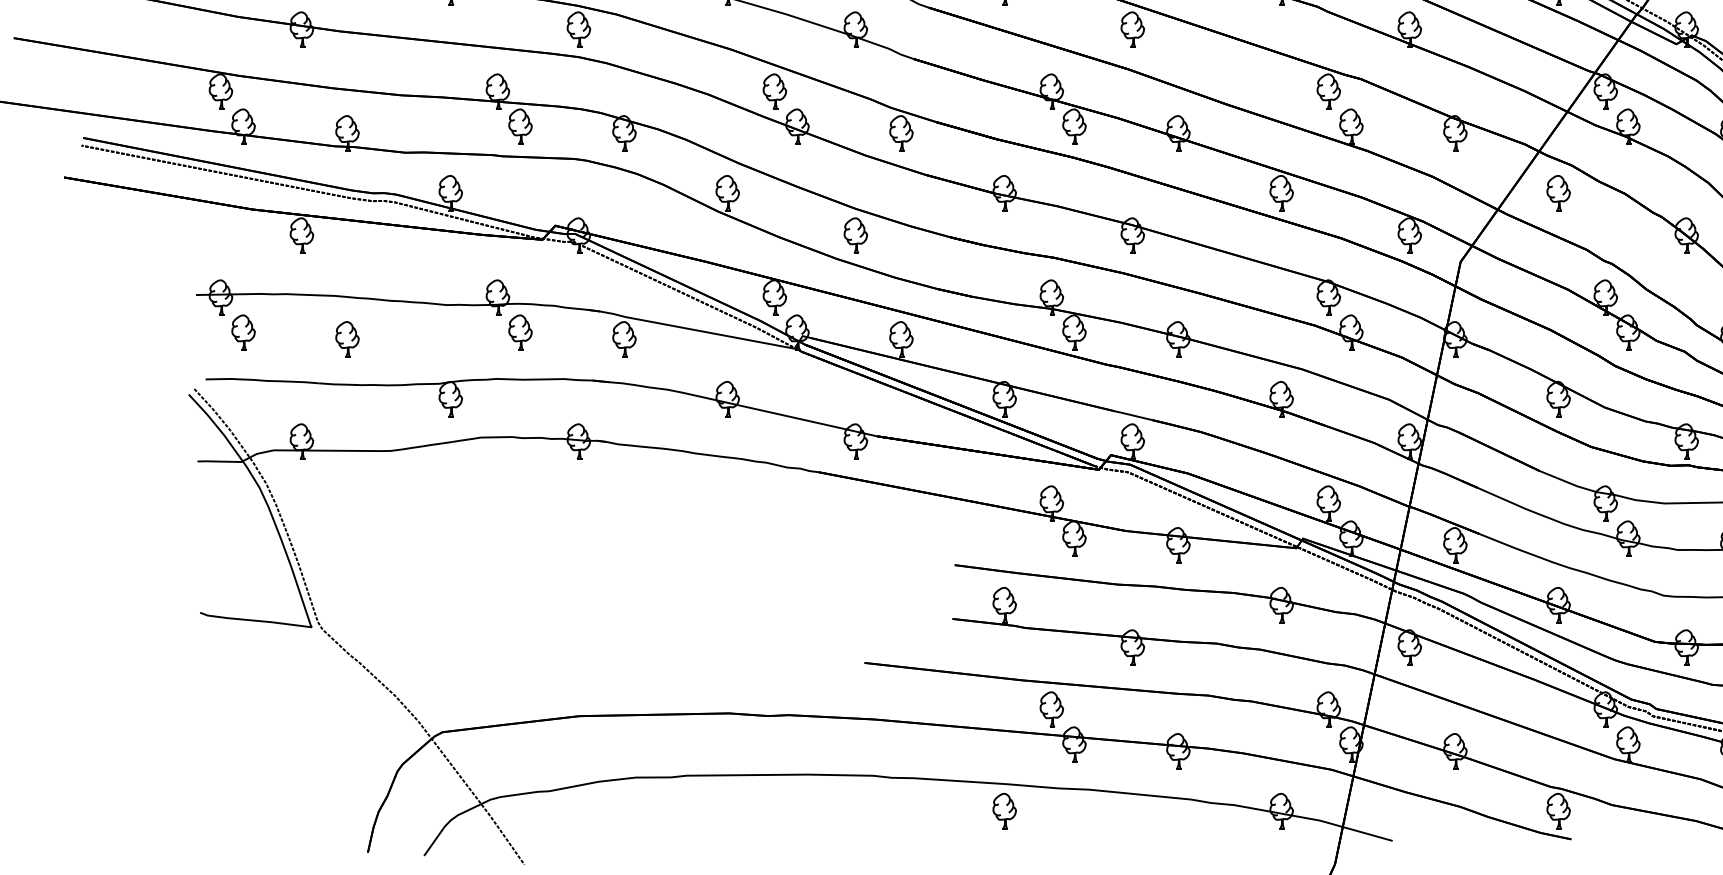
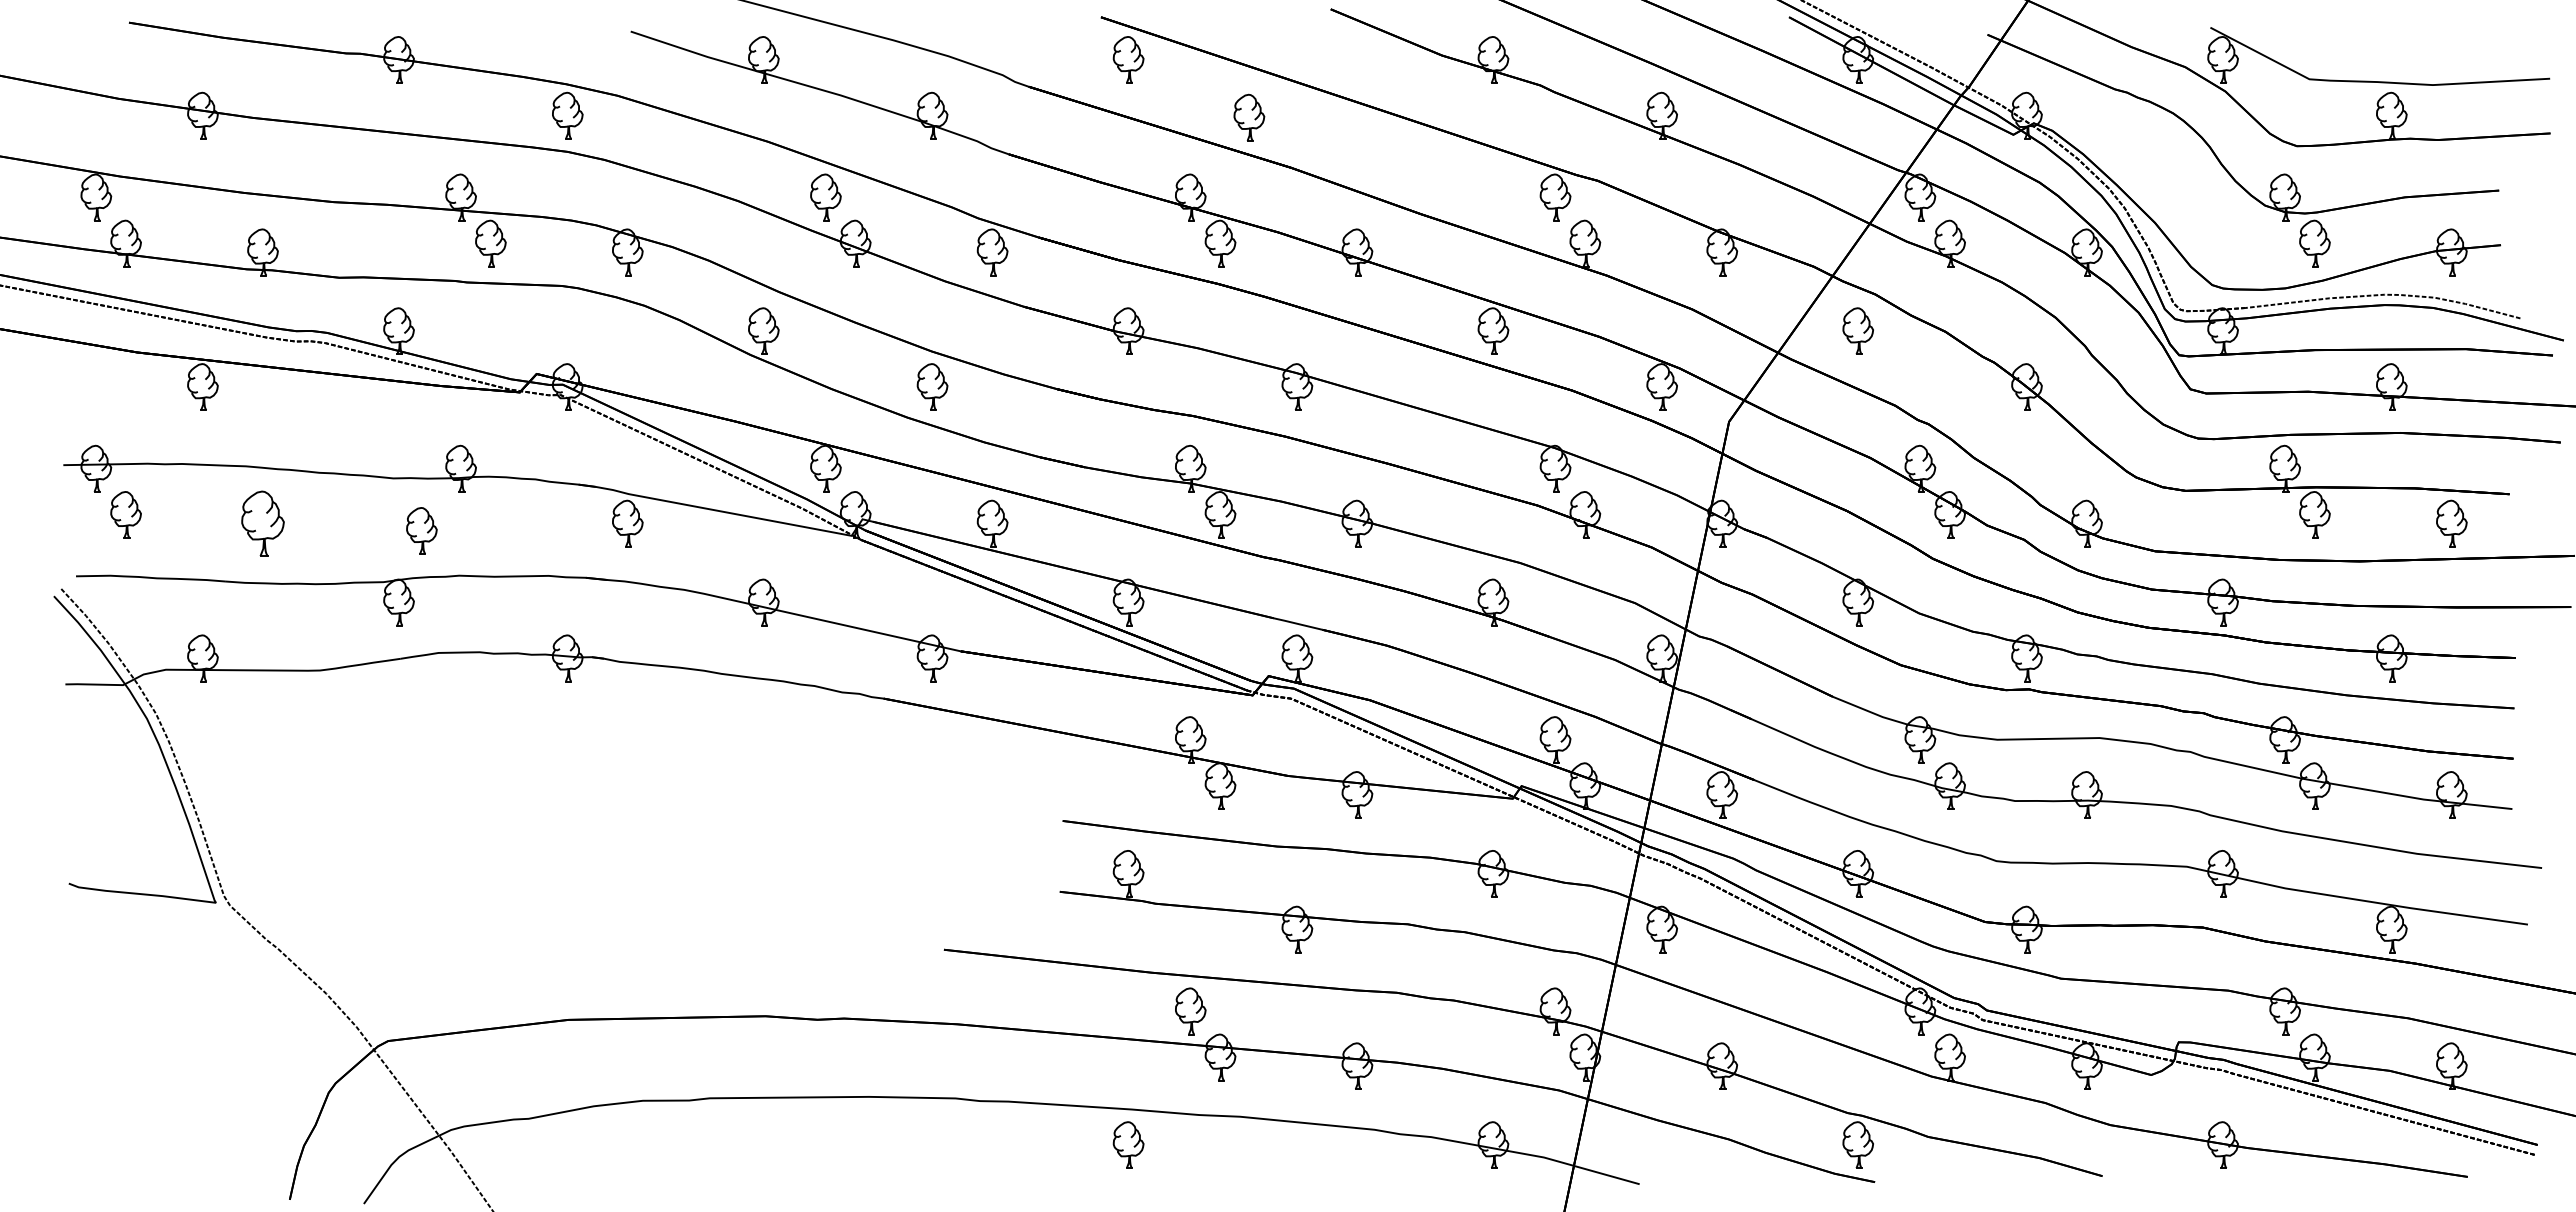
part: (1132, 29) -> (1249, 117), moved
part: (520, 332) -> (421, 530), moved
part: (347, 339) -> (262, 523), size x1.4

